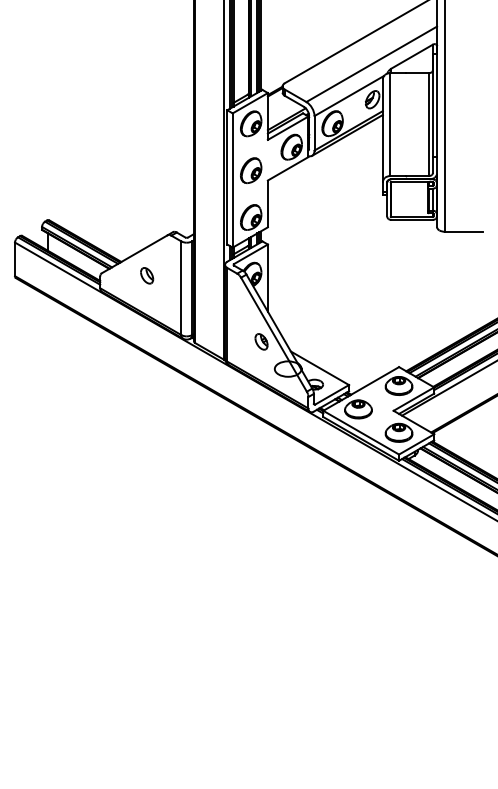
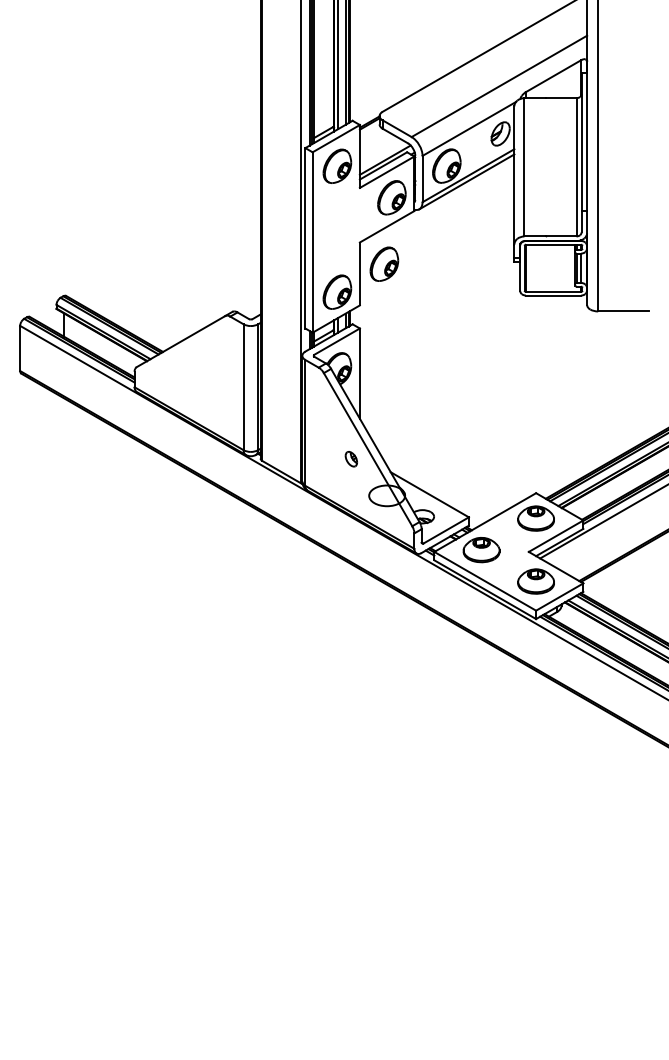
part: (251, 170) -> (384, 263), moved
part: (147, 275) -> (197, 370), removed
part: (261, 341) -> (351, 458), size x0.7

